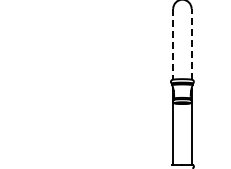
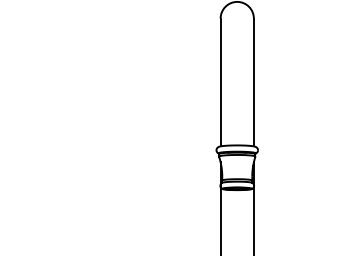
line: (191, 43) -> (253, 81), dashed -> solid
line: (173, 44) -> (221, 82), dashed -> solid

